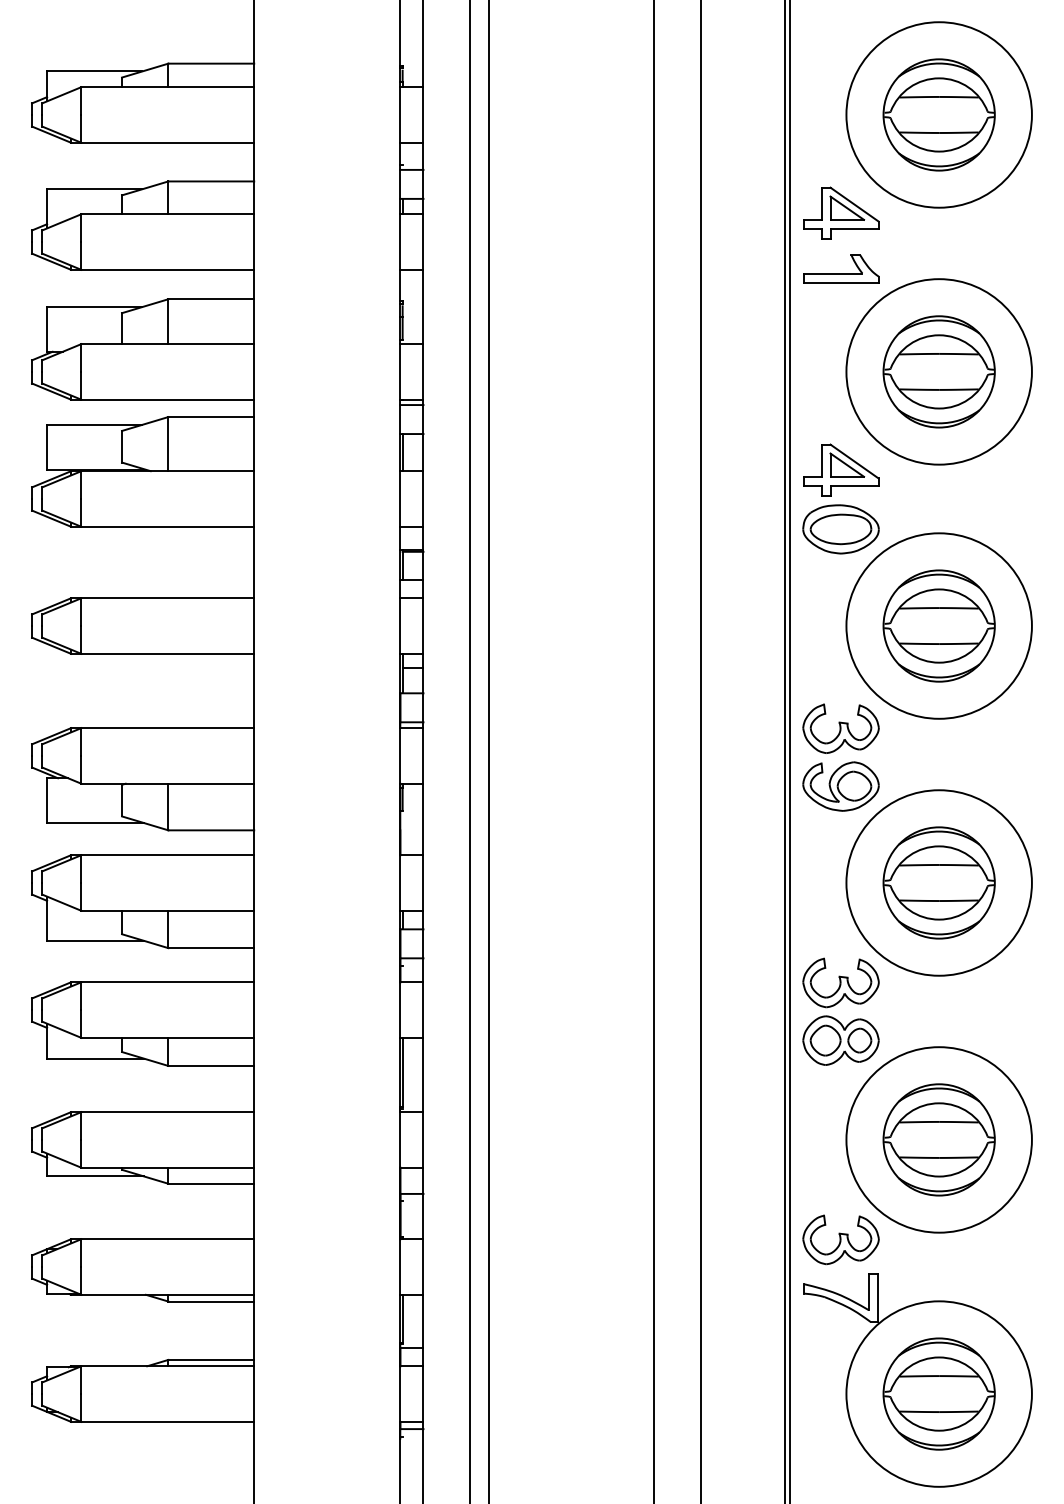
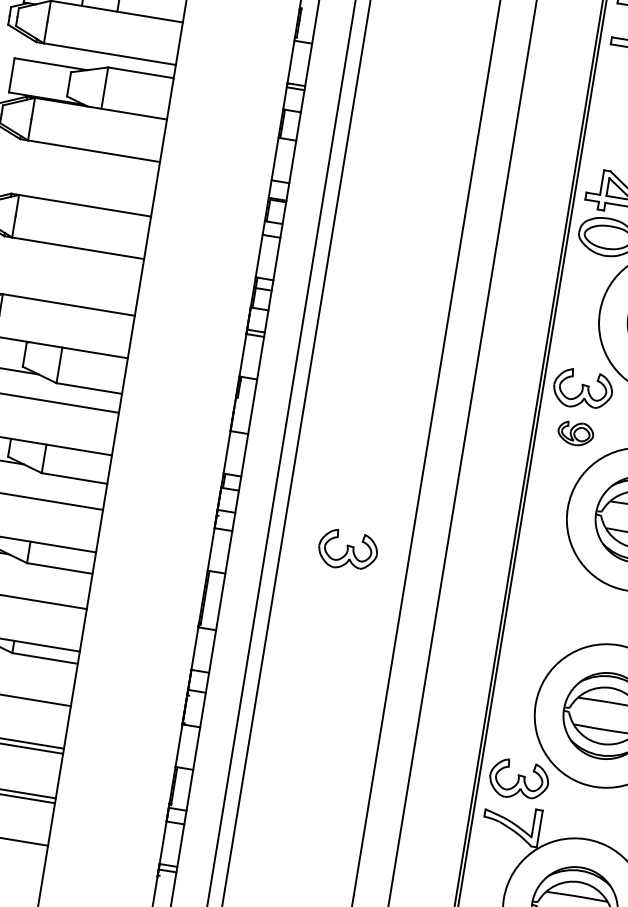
part: (840, 786) -> (575, 433), size x0.6
part: (574, 982) -> (347, 550), added
part: (837, 1004) -> (545, 599), removed

